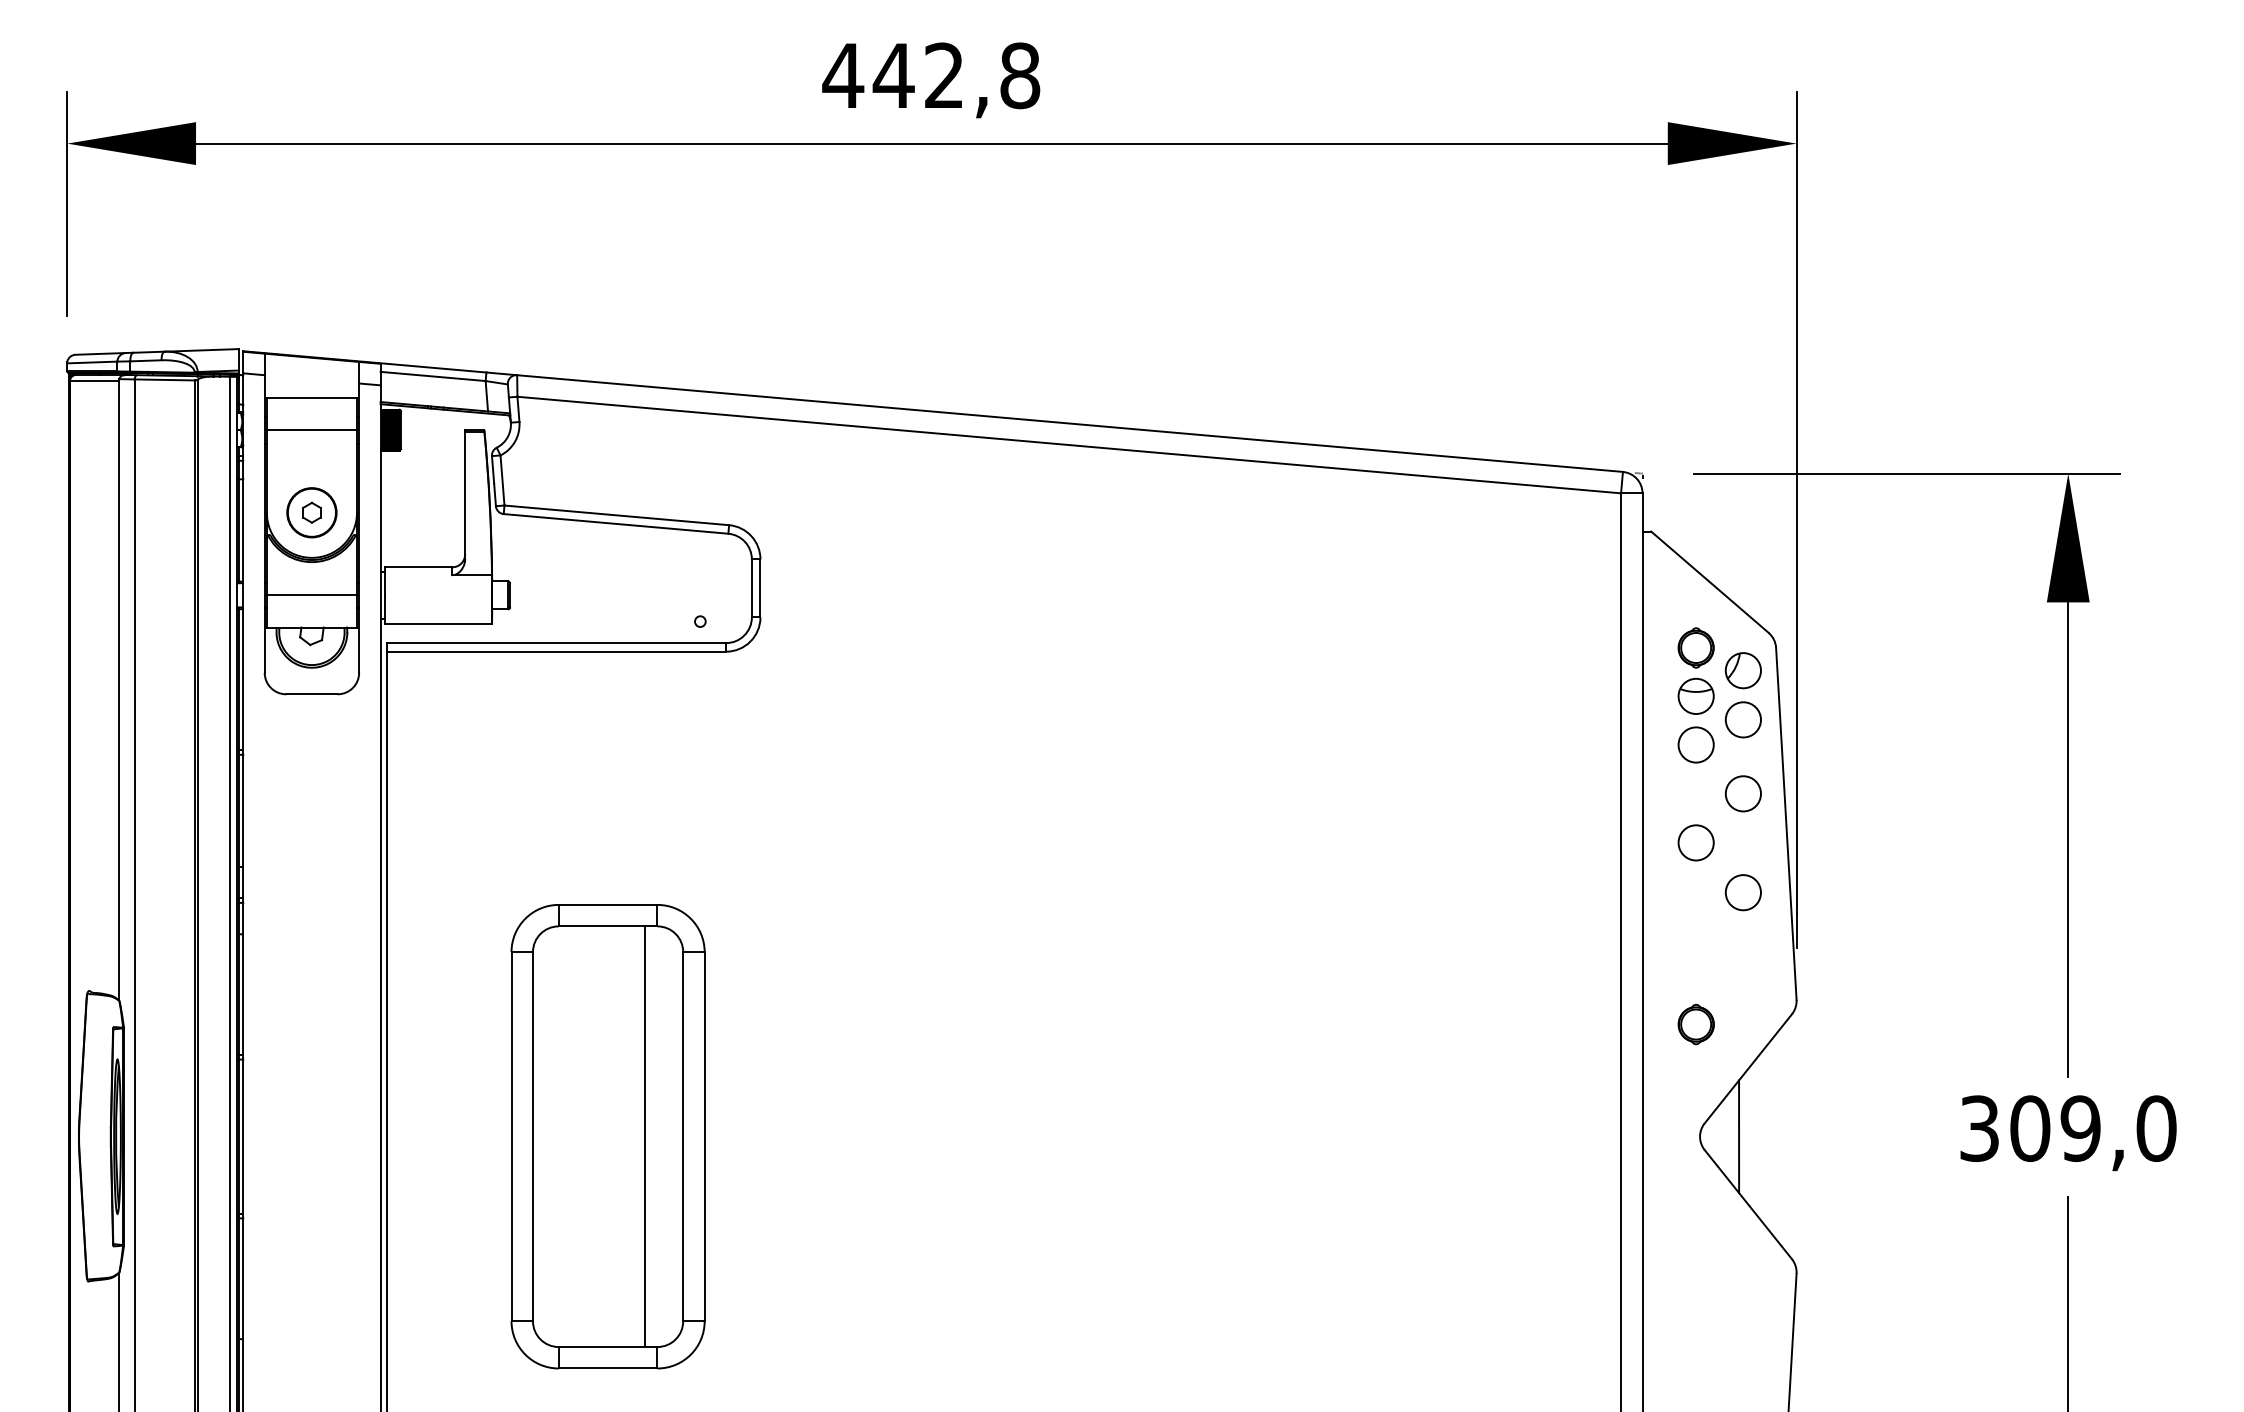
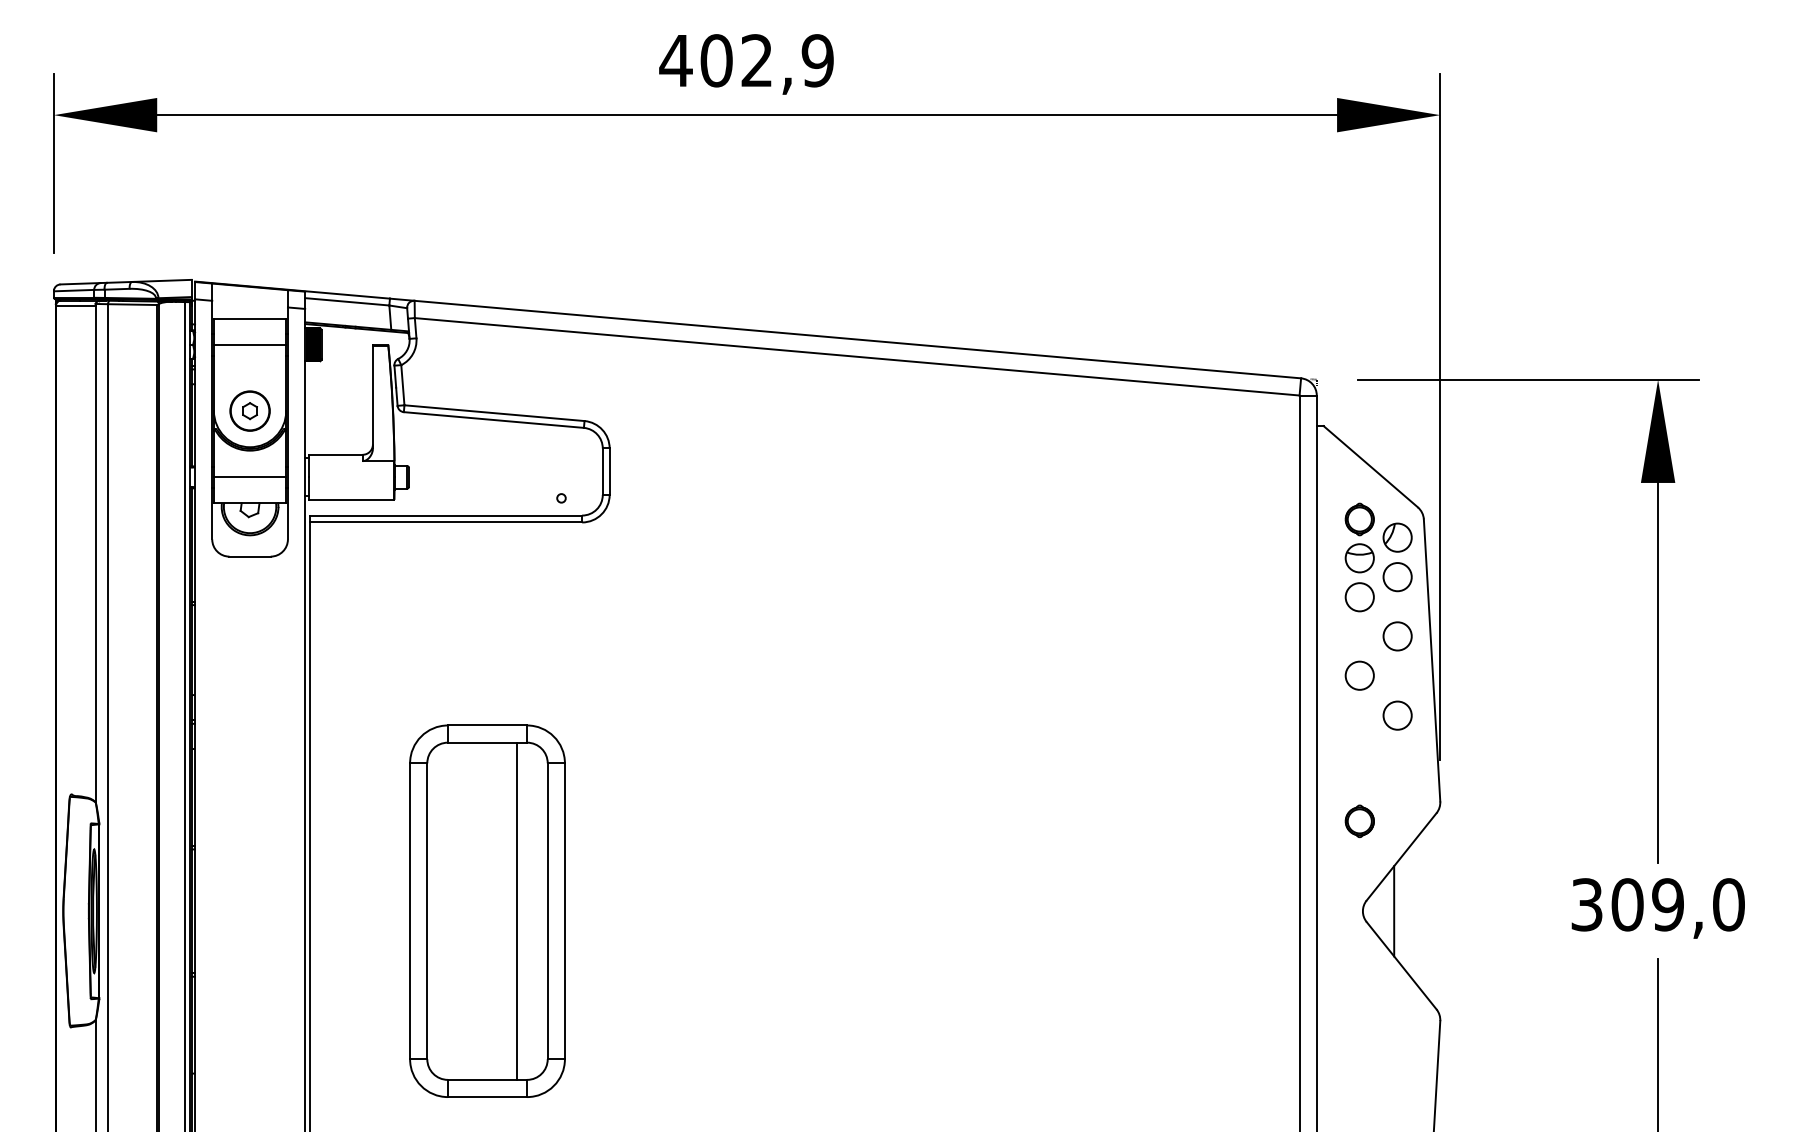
text: (956, 75) -> (766, 60), 442,8 -> 402,9

